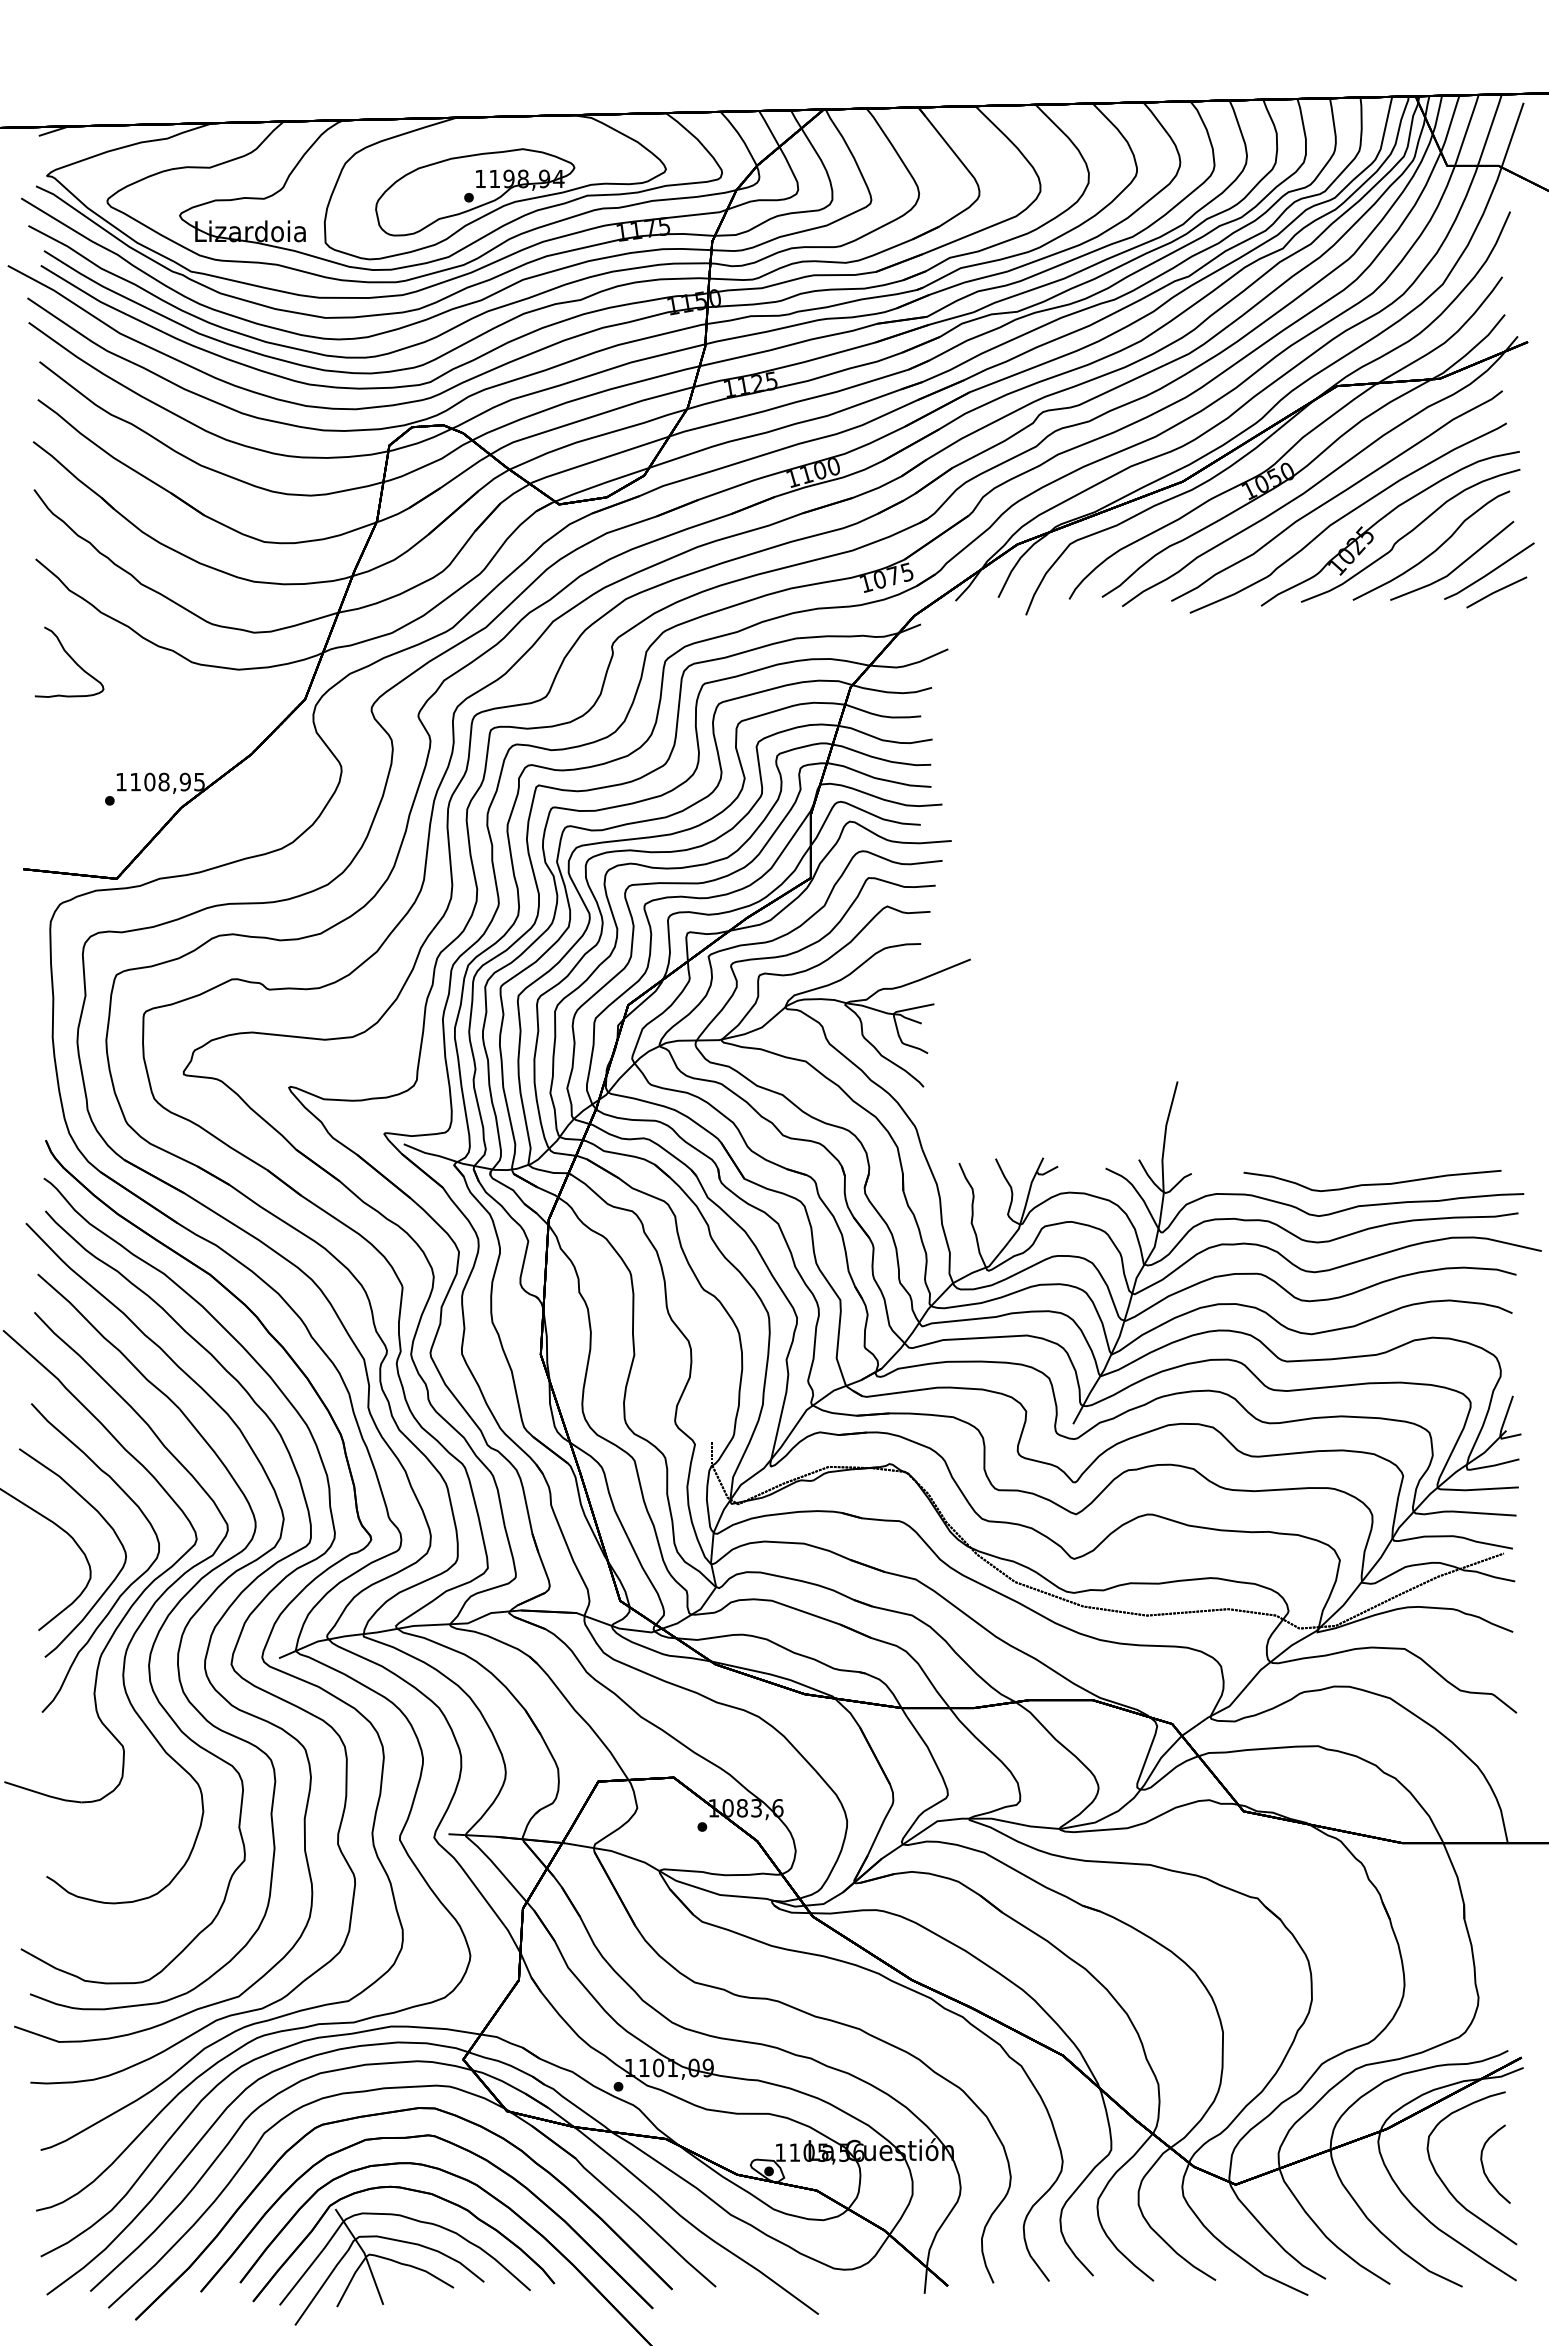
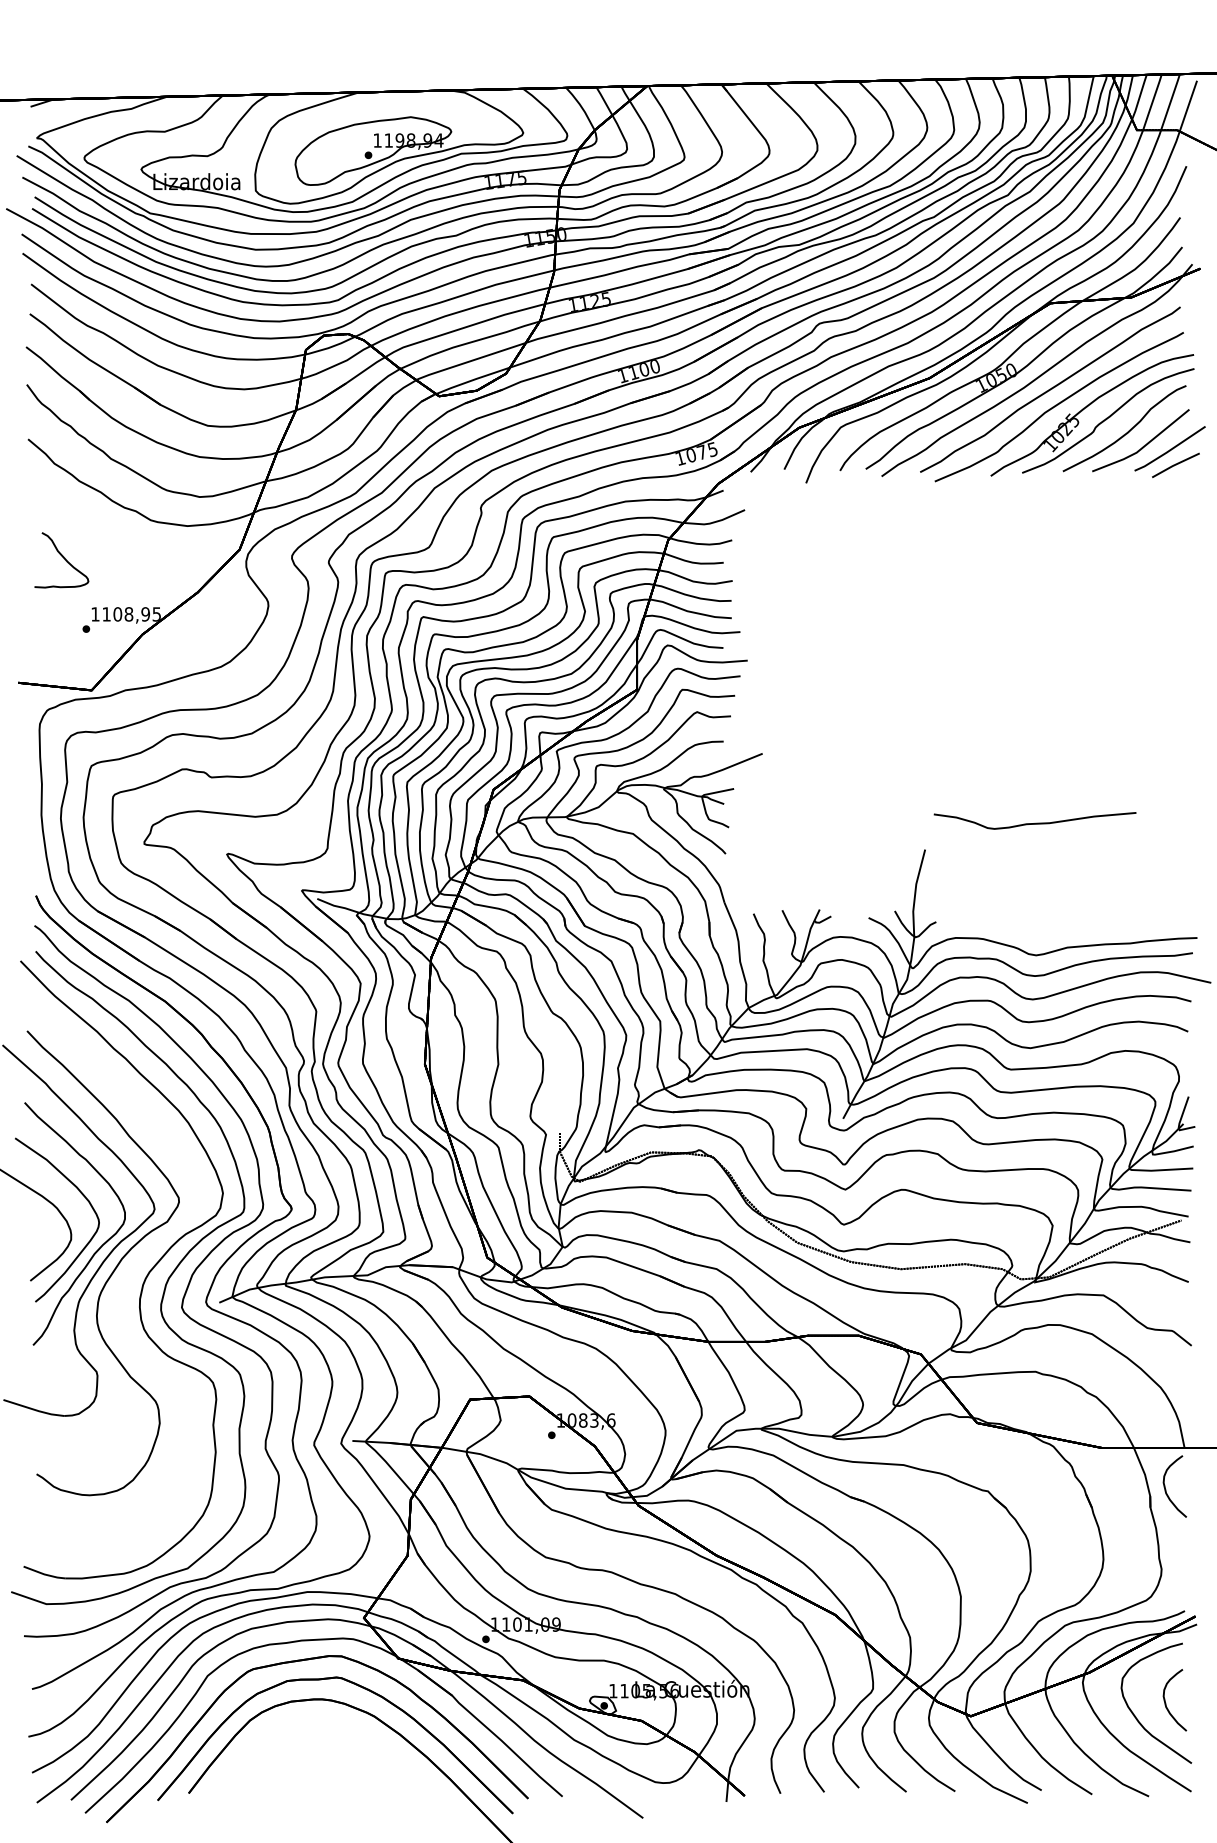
curve: (71, 659) -> (63, 558), moved
curve: (1372, 1183) -> (1035, 822), moved
part: (156, 1634) -> (122, 1284), removed
curve: (1483, 1892) -> (1165, 1486), added
part: (401, 2262) -> (315, 1777), removed

